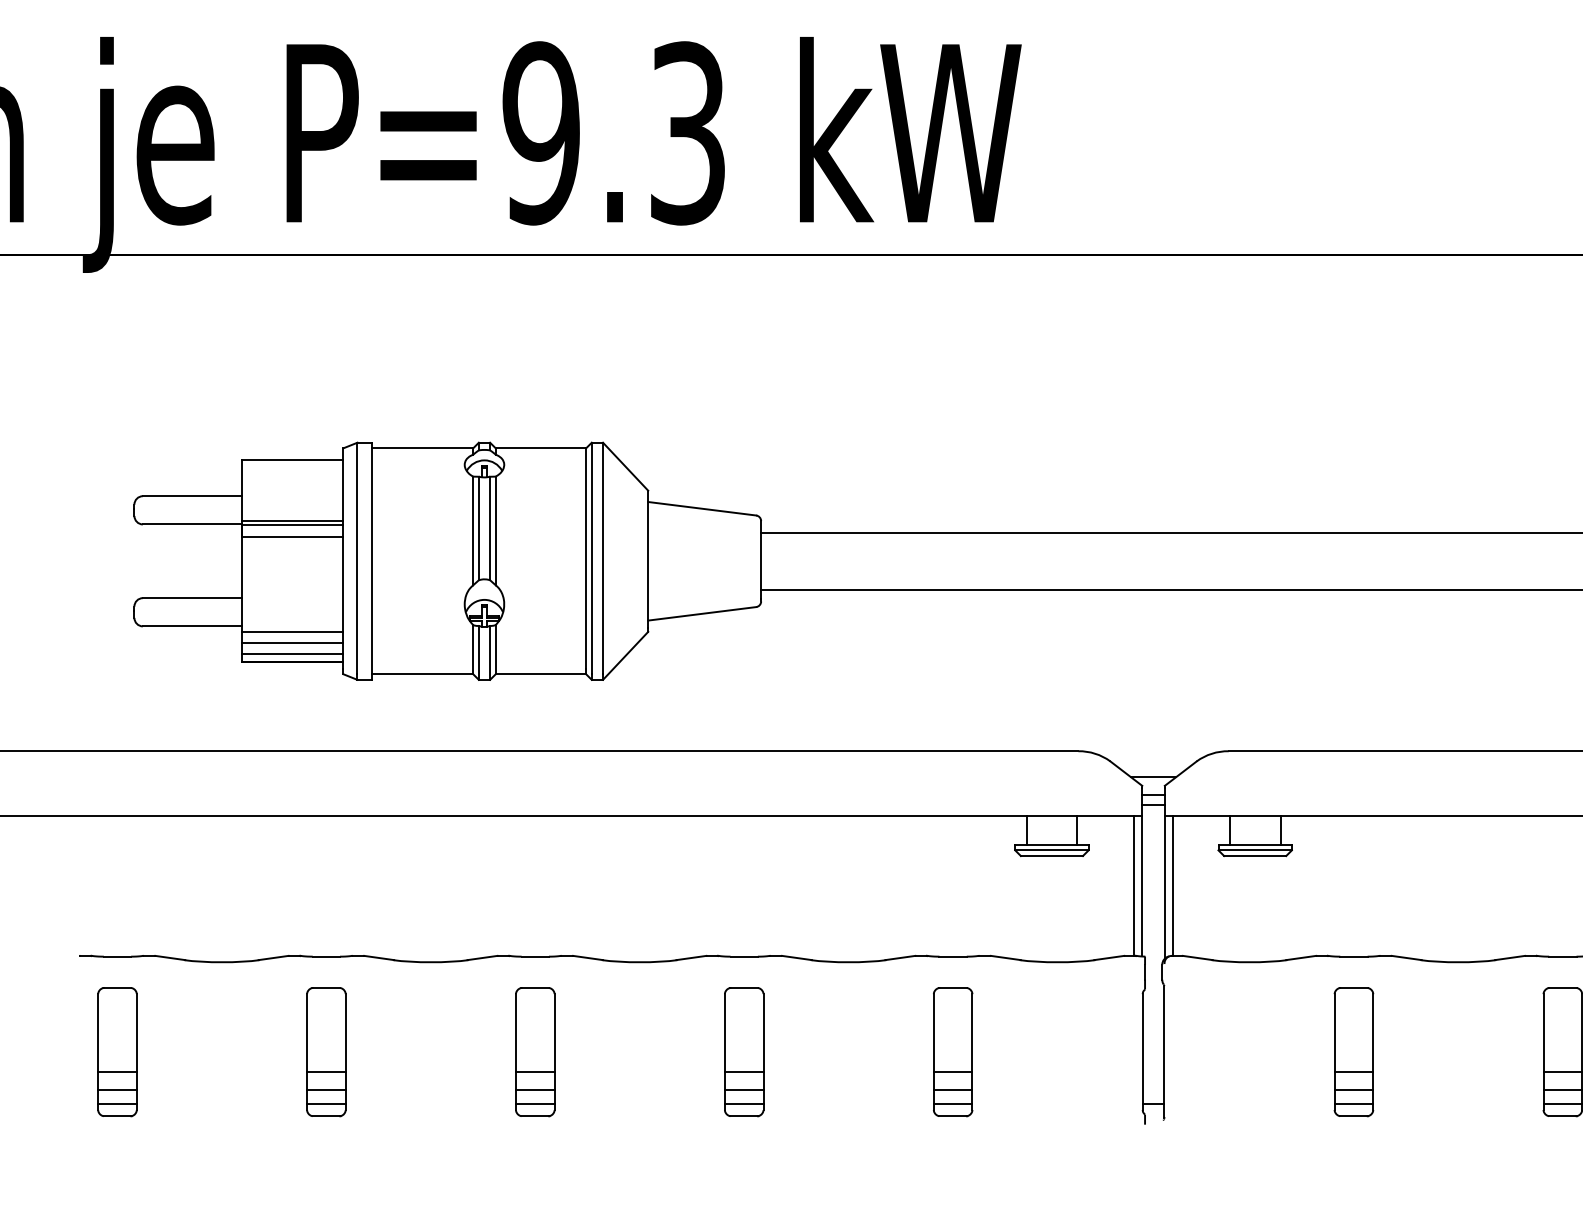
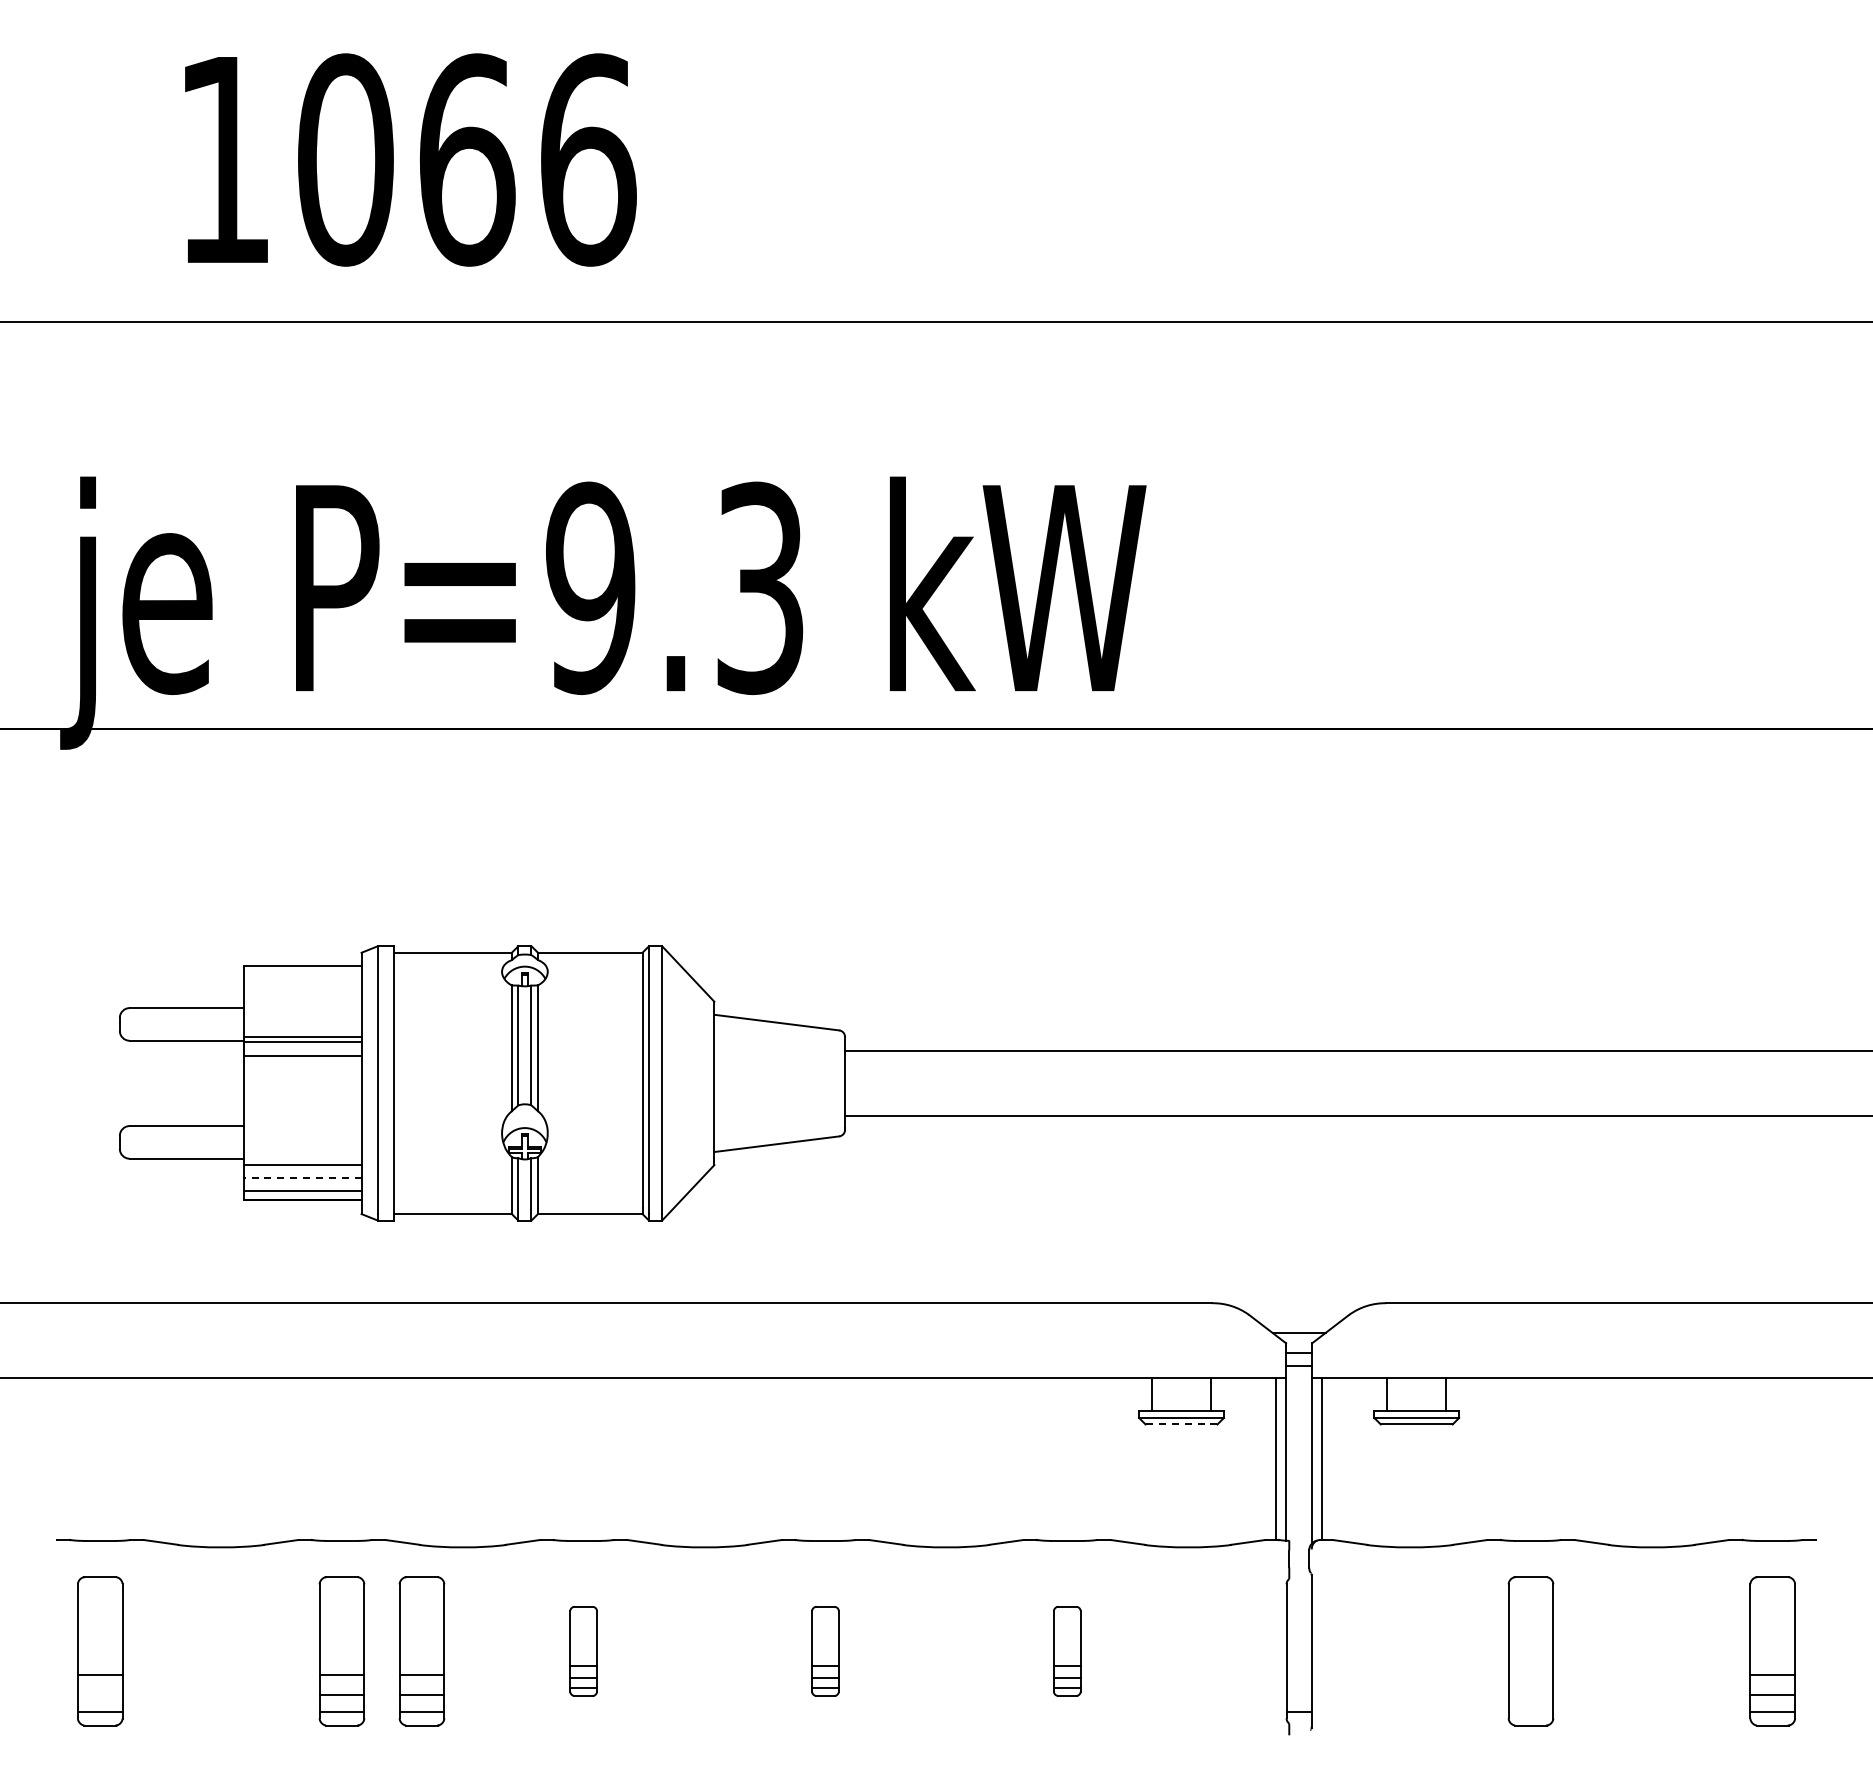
line: (292, 643) -> (302, 1178), solid -> dashed
line: (1051, 856) -> (1181, 1424), solid -> dashed
part: (395, 1052) -> (421, 1651), added
part: (535, 1052) -> (583, 1651), size x0.6
part: (744, 1052) -> (825, 1651), size x0.6
part: (953, 1052) -> (1067, 1651), size x0.6
line: (1353, 1072) -> (1530, 1674), removed
line: (116, 1090) -> (99, 1695), removed
line: (1353, 1090) -> (1530, 1695), removed
line: (1353, 1104) -> (1530, 1711), removed

